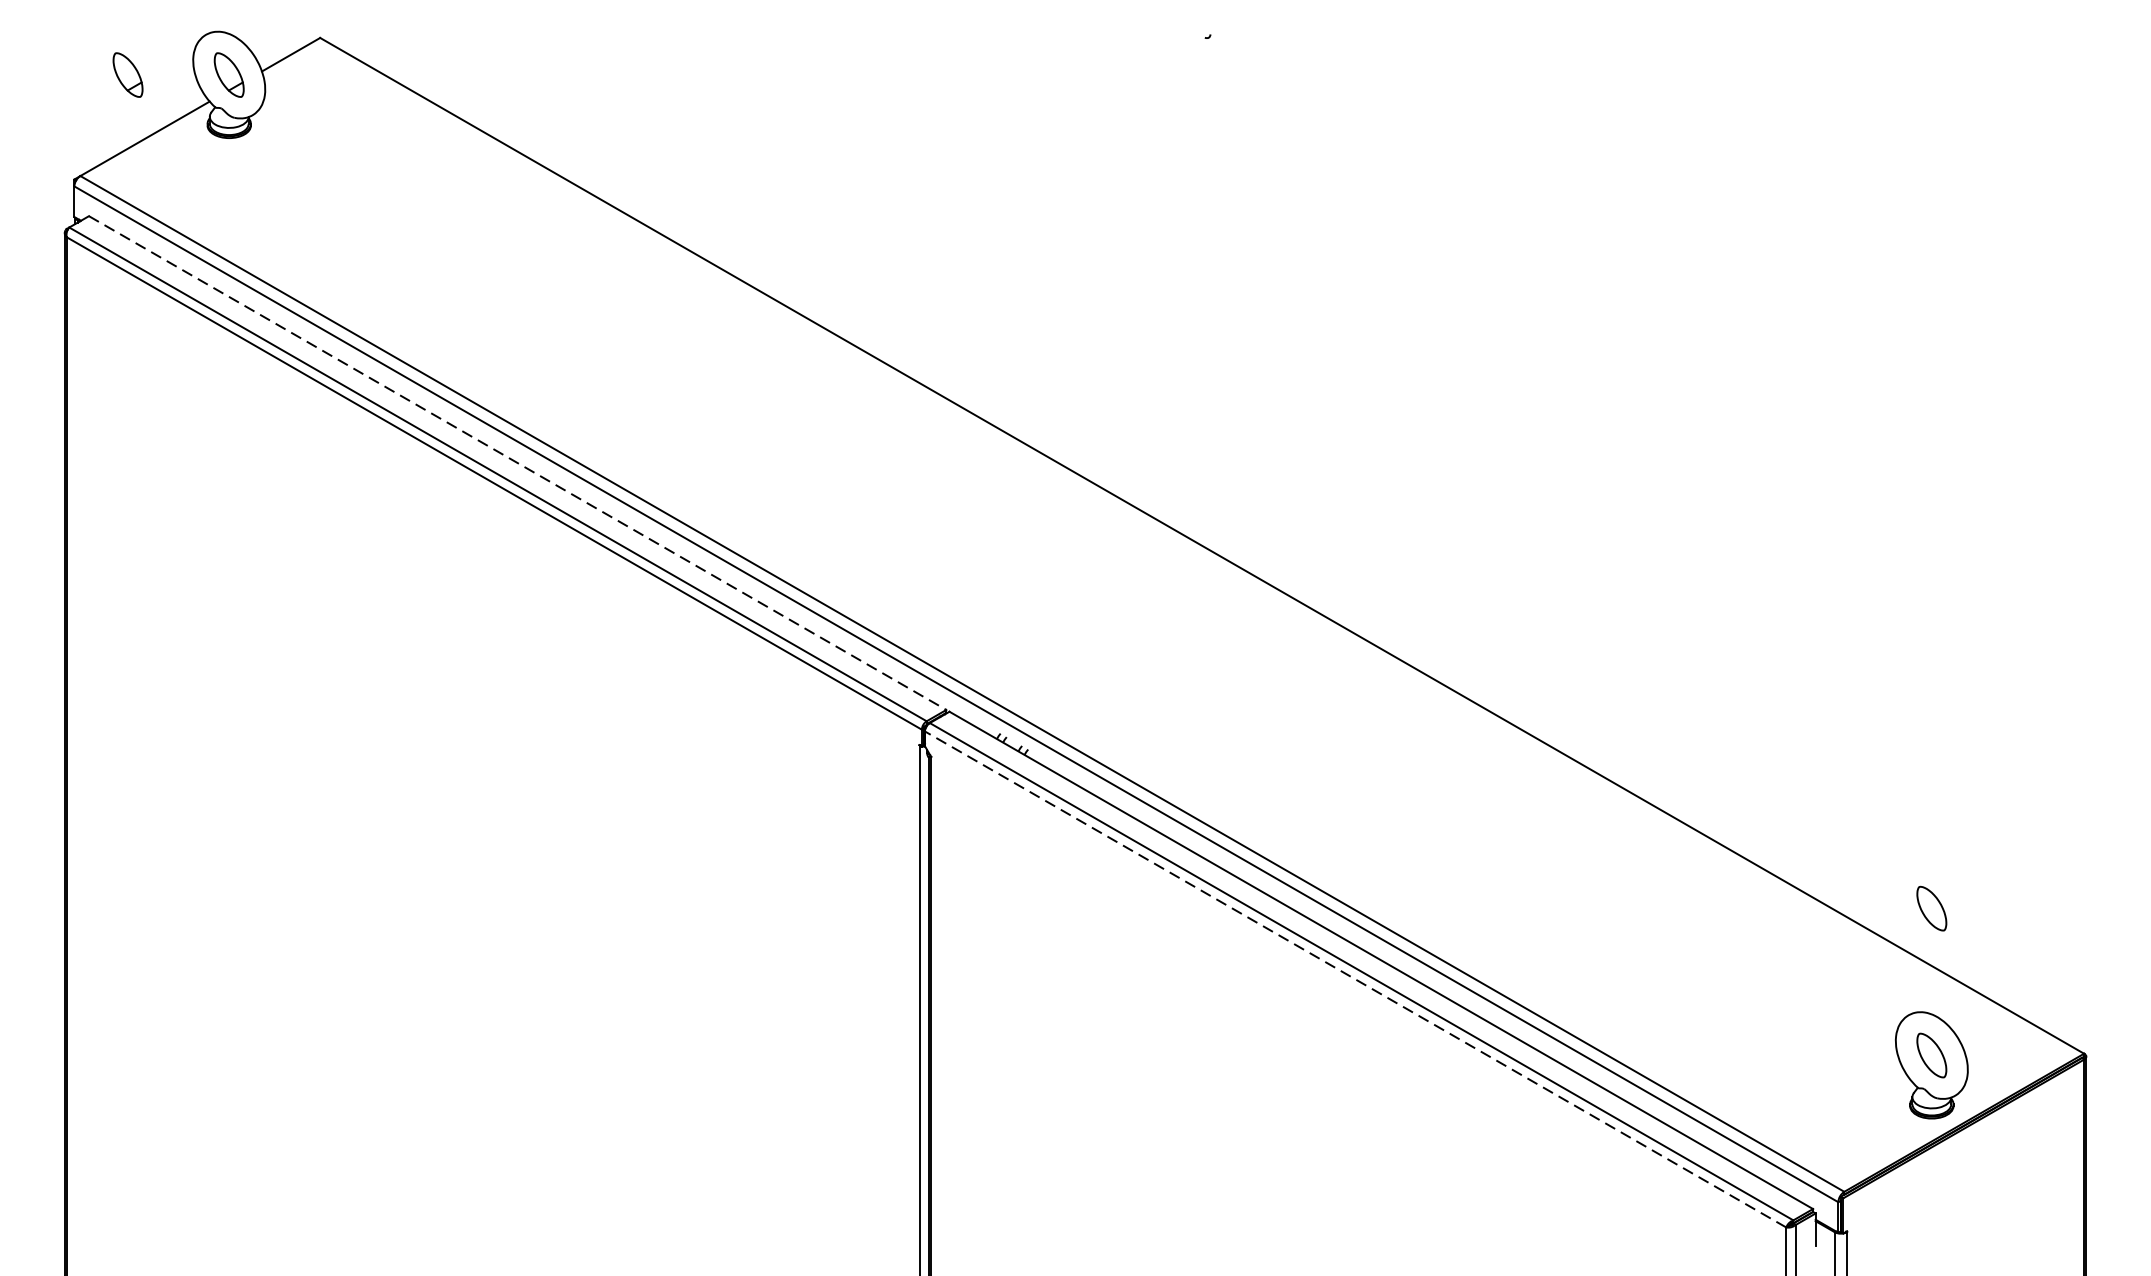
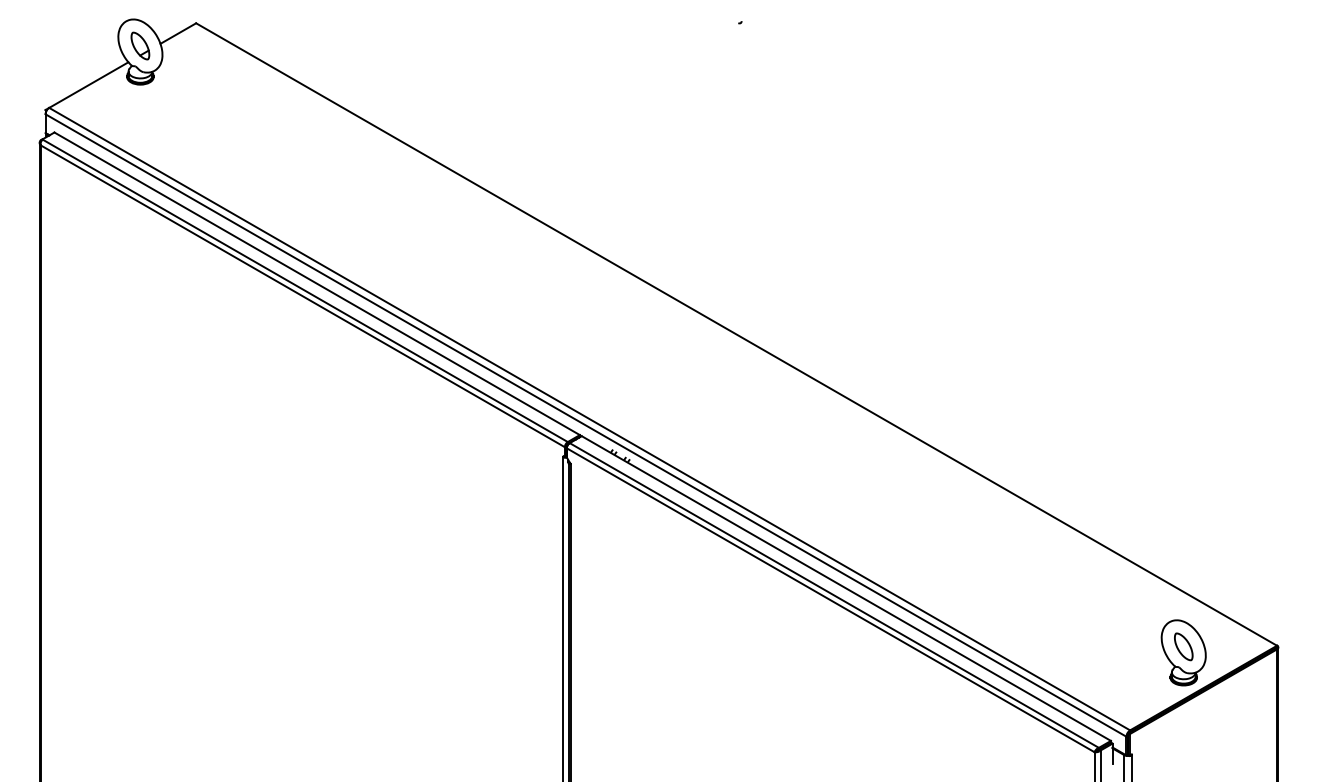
part: (128, 74) -> (78, 45), removed
line: (518, 464) -> (317, 284), dashed -> solid
part: (1931, 908) -> (1183, 556), removed
line: (1355, 979) -> (830, 600), dashed -> solid

